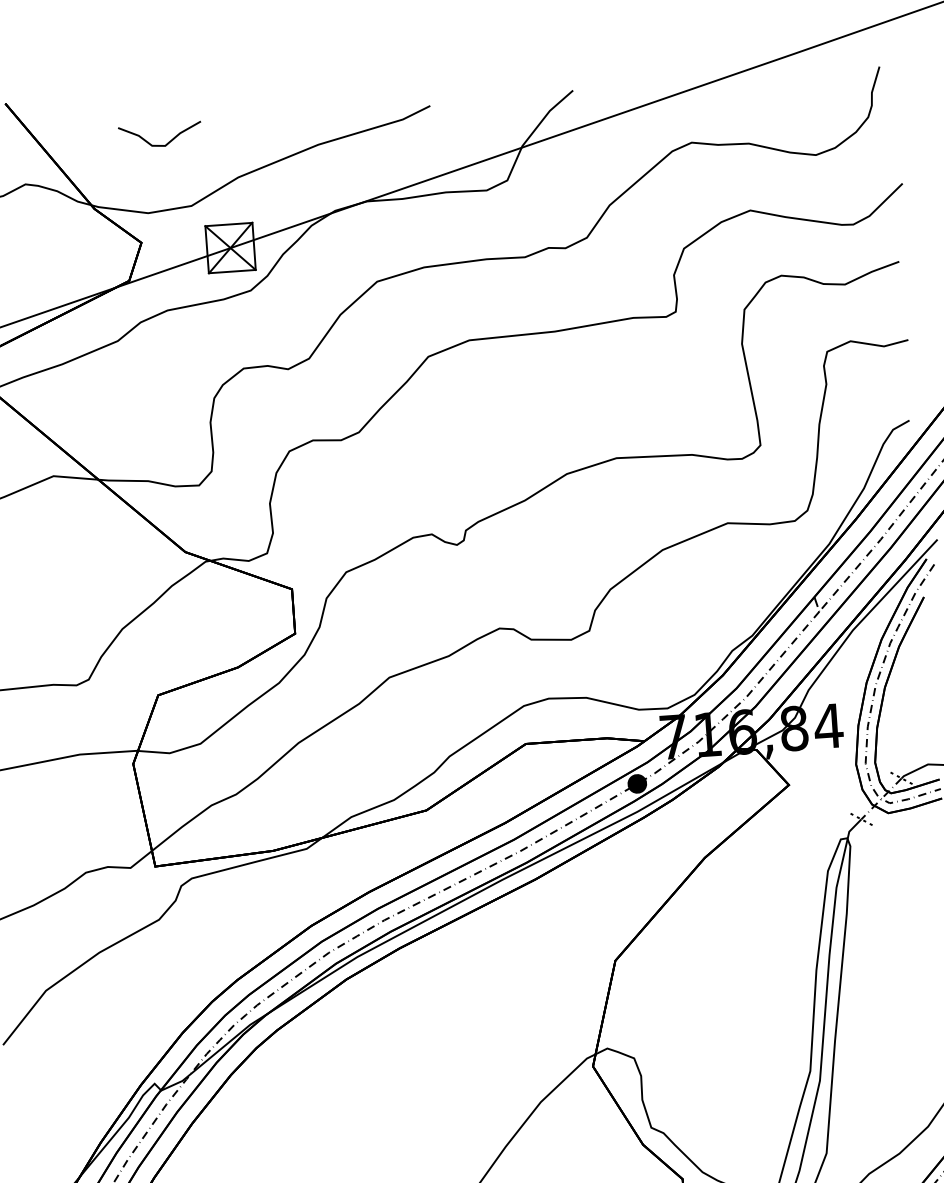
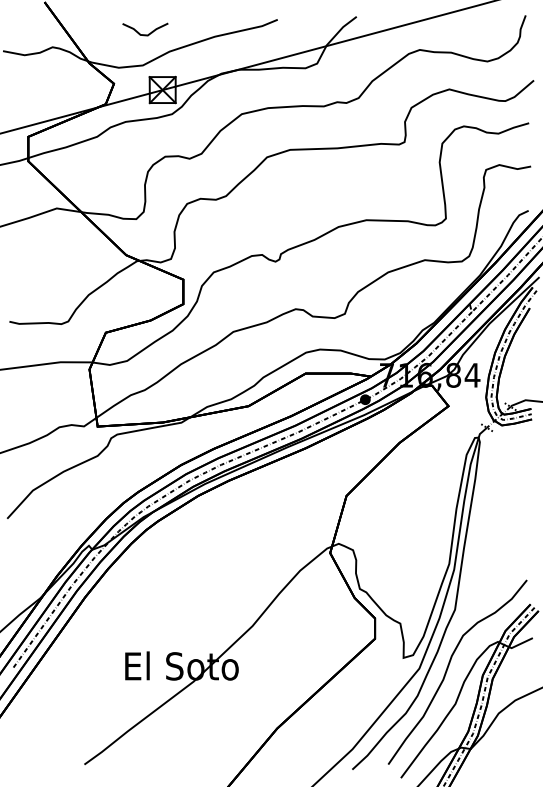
curve: (166, 142) -> (148, 33), moved

